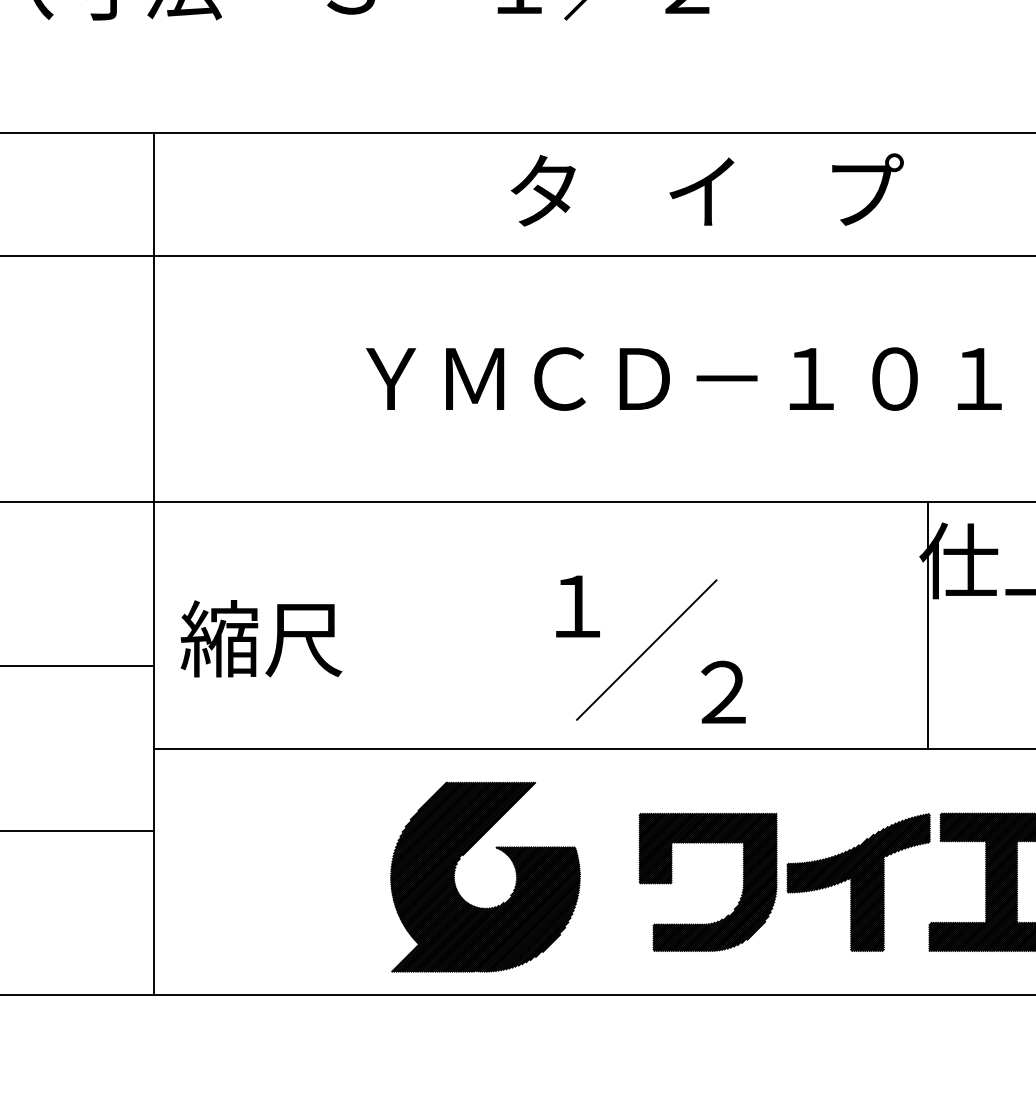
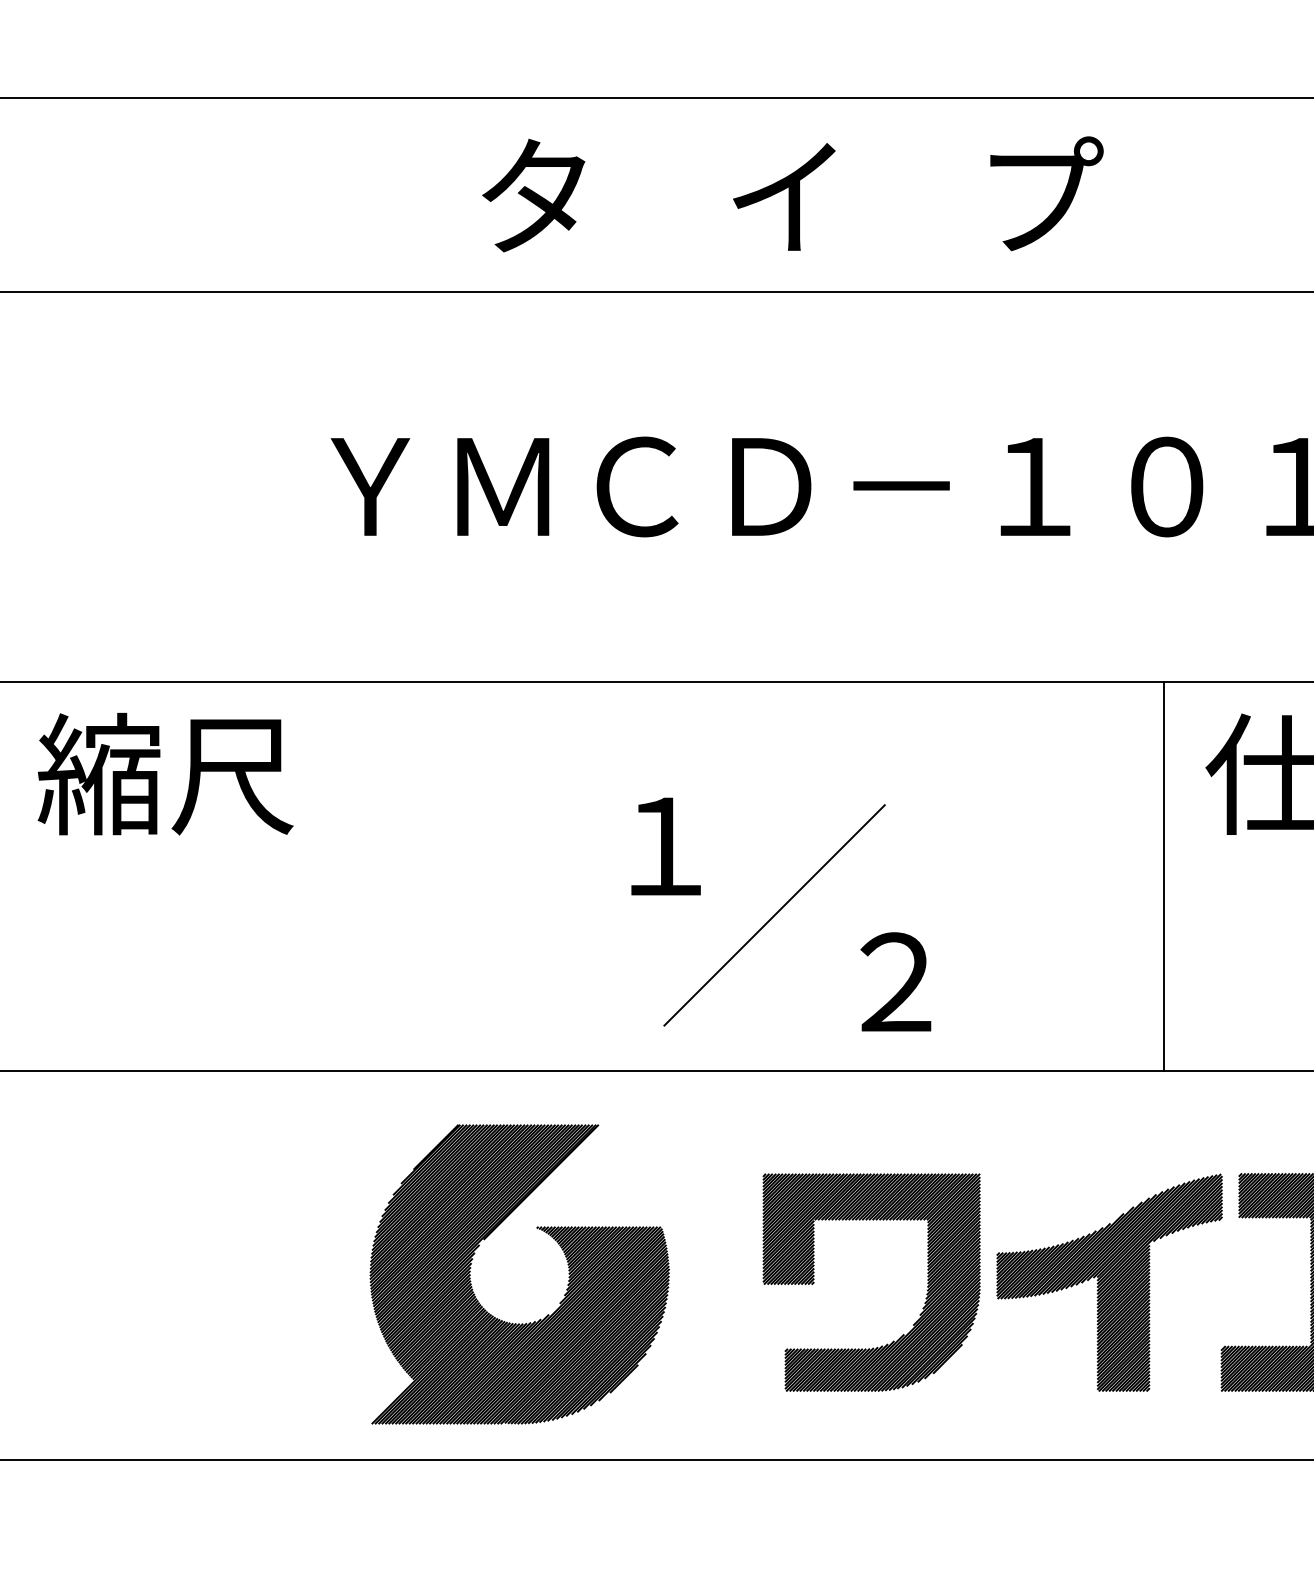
text: (706, 189) -> (791, 193), moved
line: (928, 625) -> (1164, 876), moved
text: (261, 638) -> (165, 773), moved

